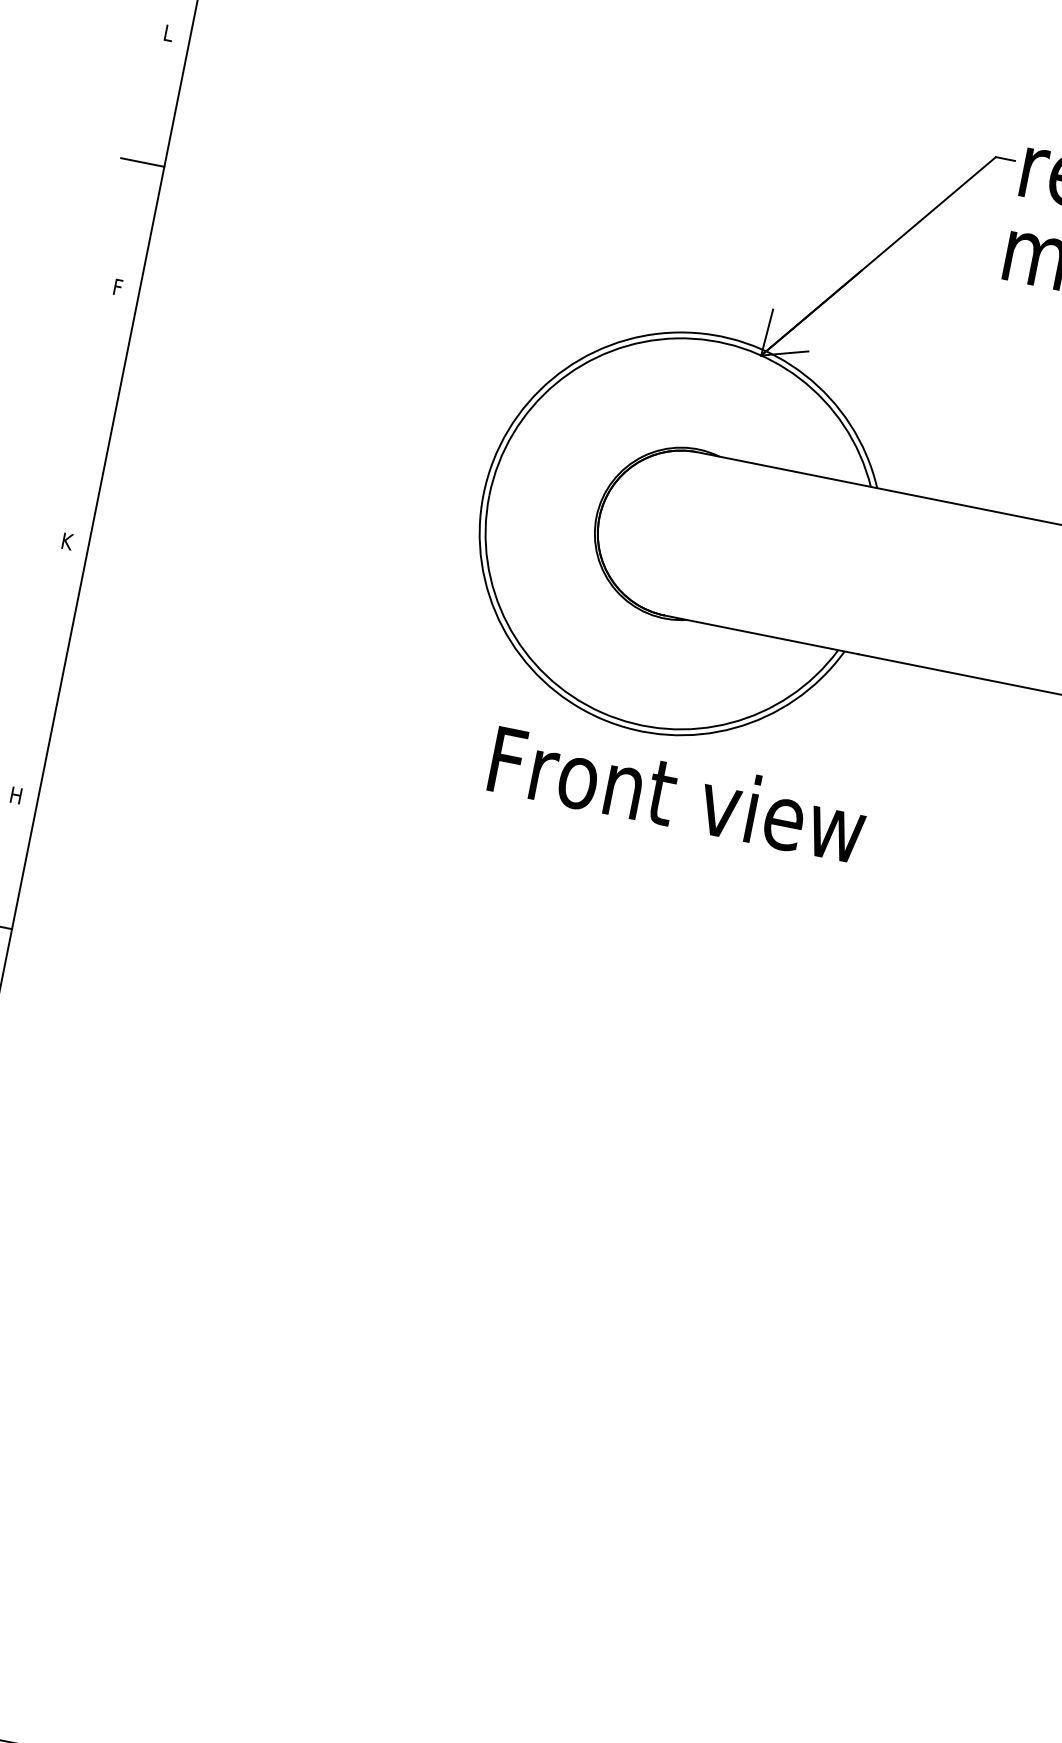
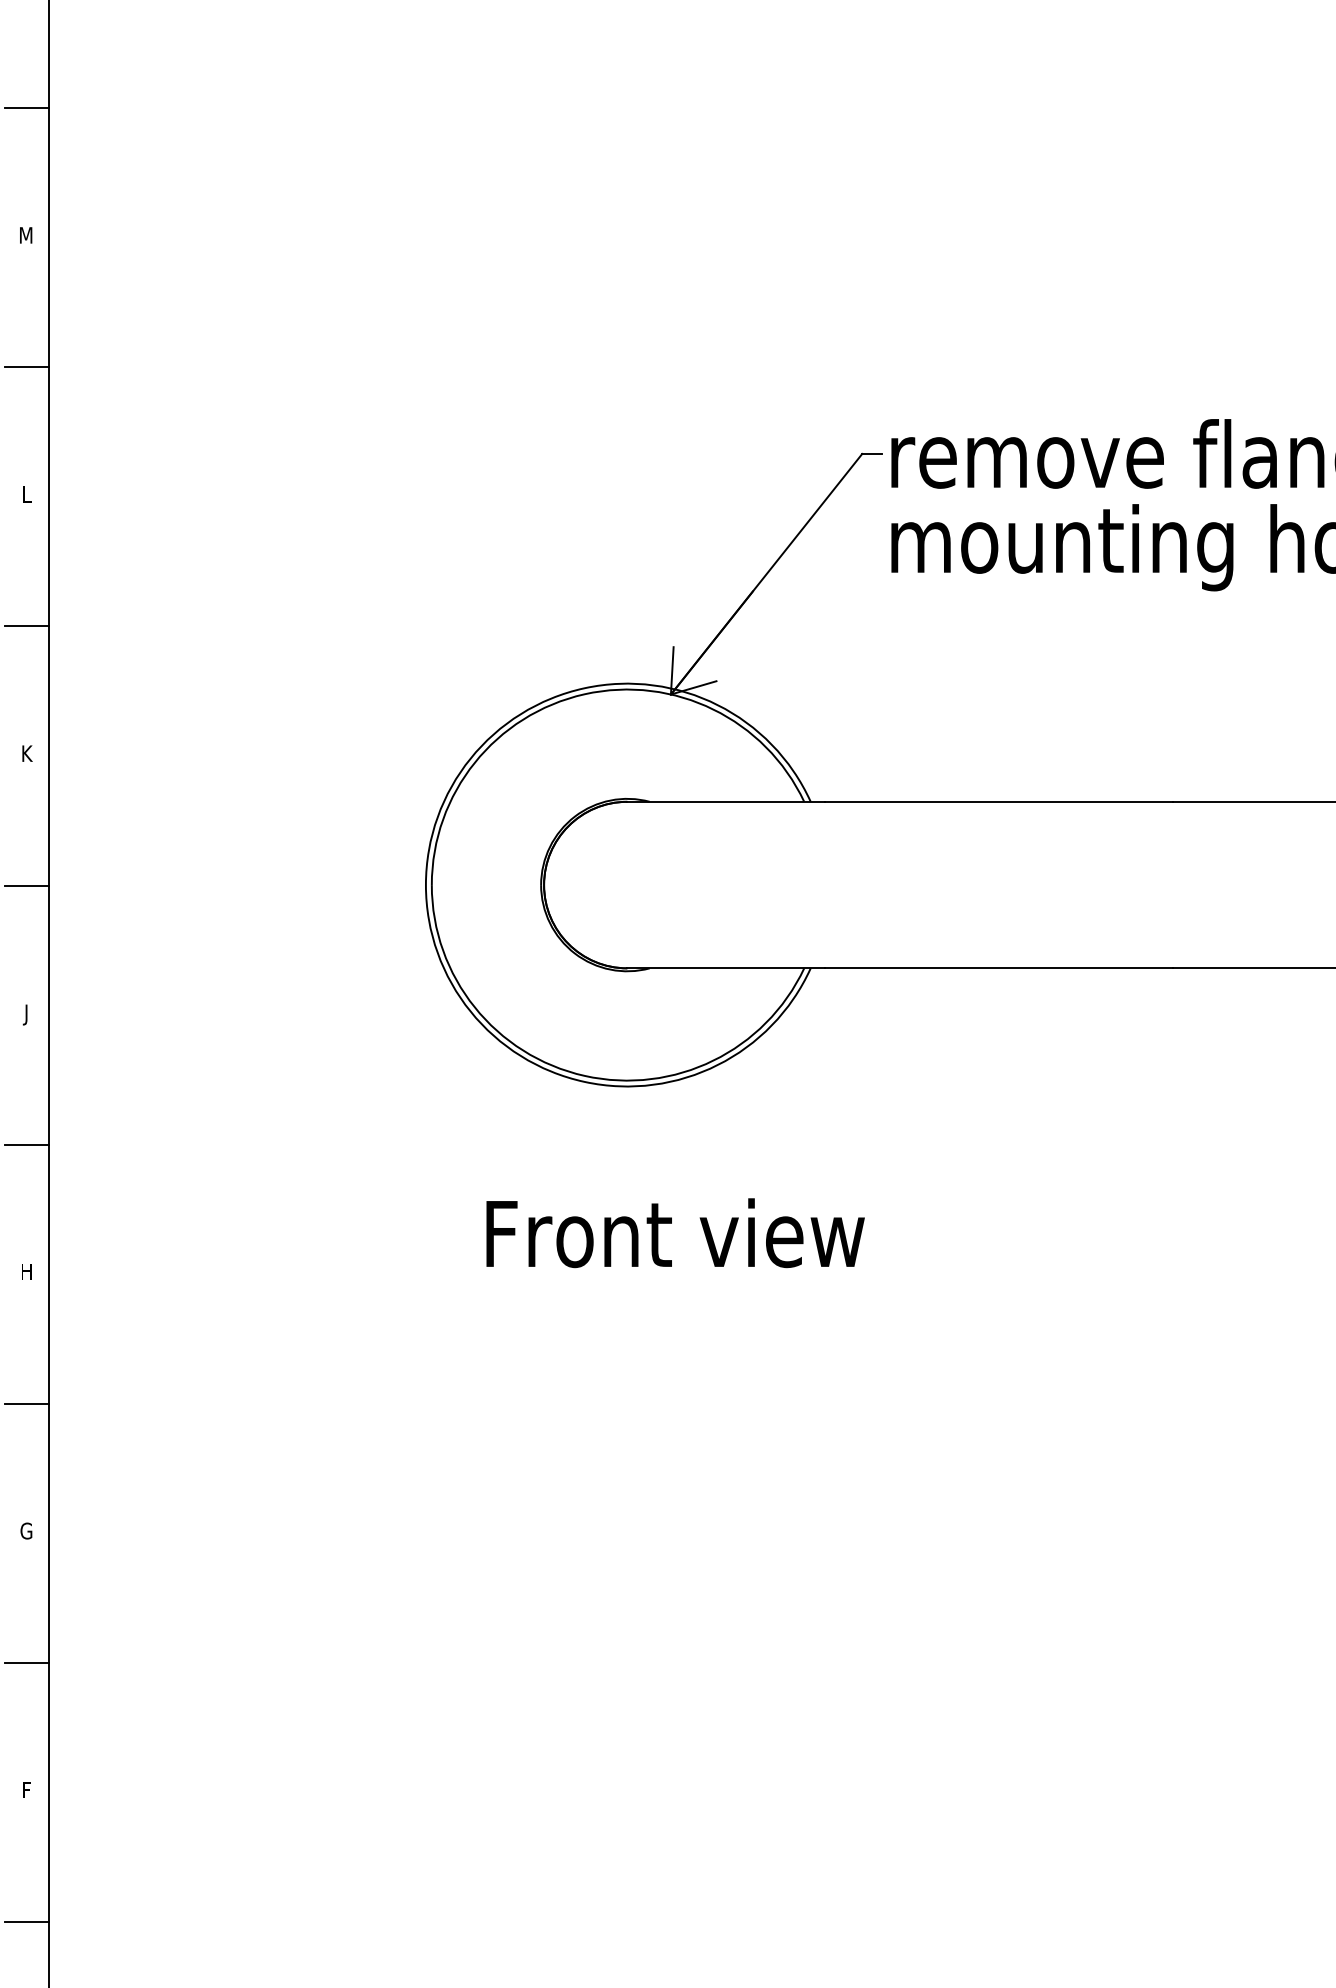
text: (118, 287) -> (27, 753), F -> K
line: (91, 416) -> (26, 885), added
text: (67, 543) -> (27, 1014), K -> J
line: (41, 670) -> (26, 1144), added
text: (678, 794) -> (675, 1233), moved

